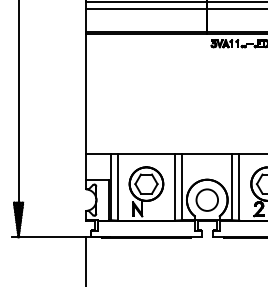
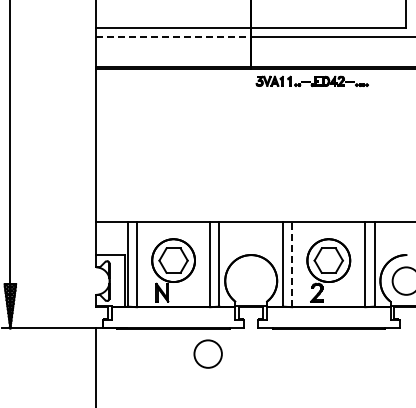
line: (146, 8) -> (173, 36), solid -> dashed
line: (239, 187) -> (292, 264), solid -> dashed
circle: (206, 199) -> (207, 353), moved

